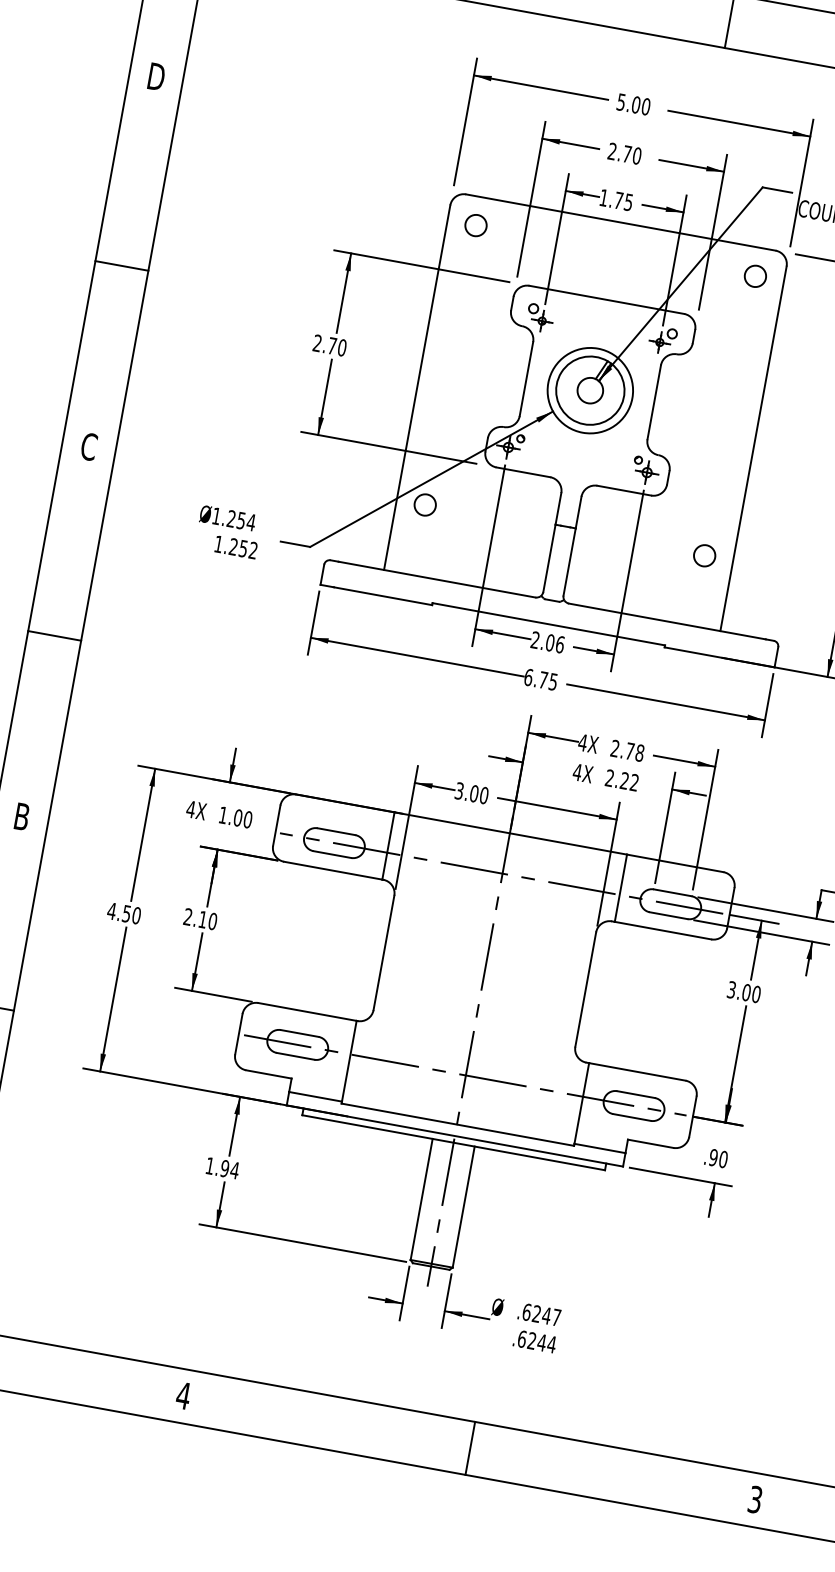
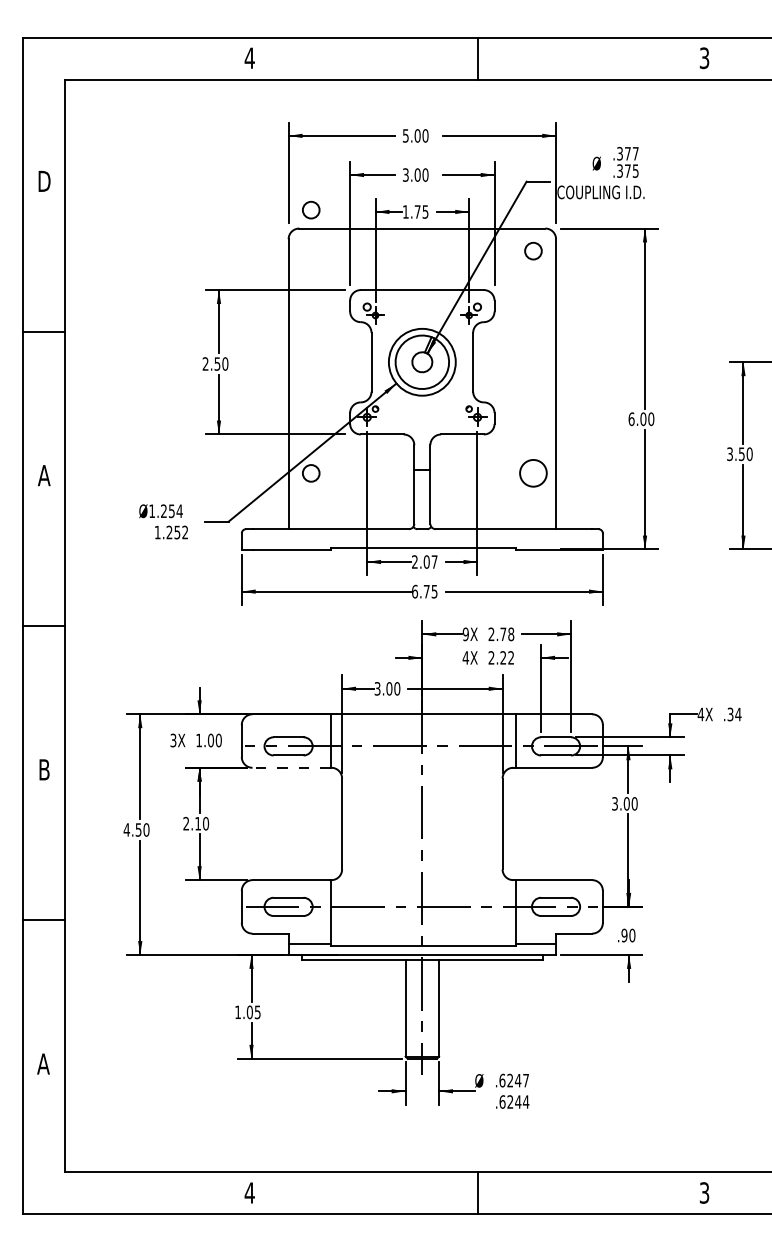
text: (619, 152) -> (411, 174), 2.70 -> 3.00
circle: (476, 224) -> (311, 209), moved
text: (332, 345) -> (217, 363), 2.70 -> 2.50
text: (88, 446) -> (43, 475), C -> A
circle: (704, 555) -> (533, 473), size x1.6
text: (560, 643) -> (434, 561), 2.06 -> 2.07
text: (582, 742) -> (465, 634), 4X -> 9X
text: (191, 809) -> (173, 740), 4X -> 3X
line: (333, 870) -> (291, 767), solid -> dashed
text: (229, 1169) -> (253, 1012), 1.94 -> 1.05

